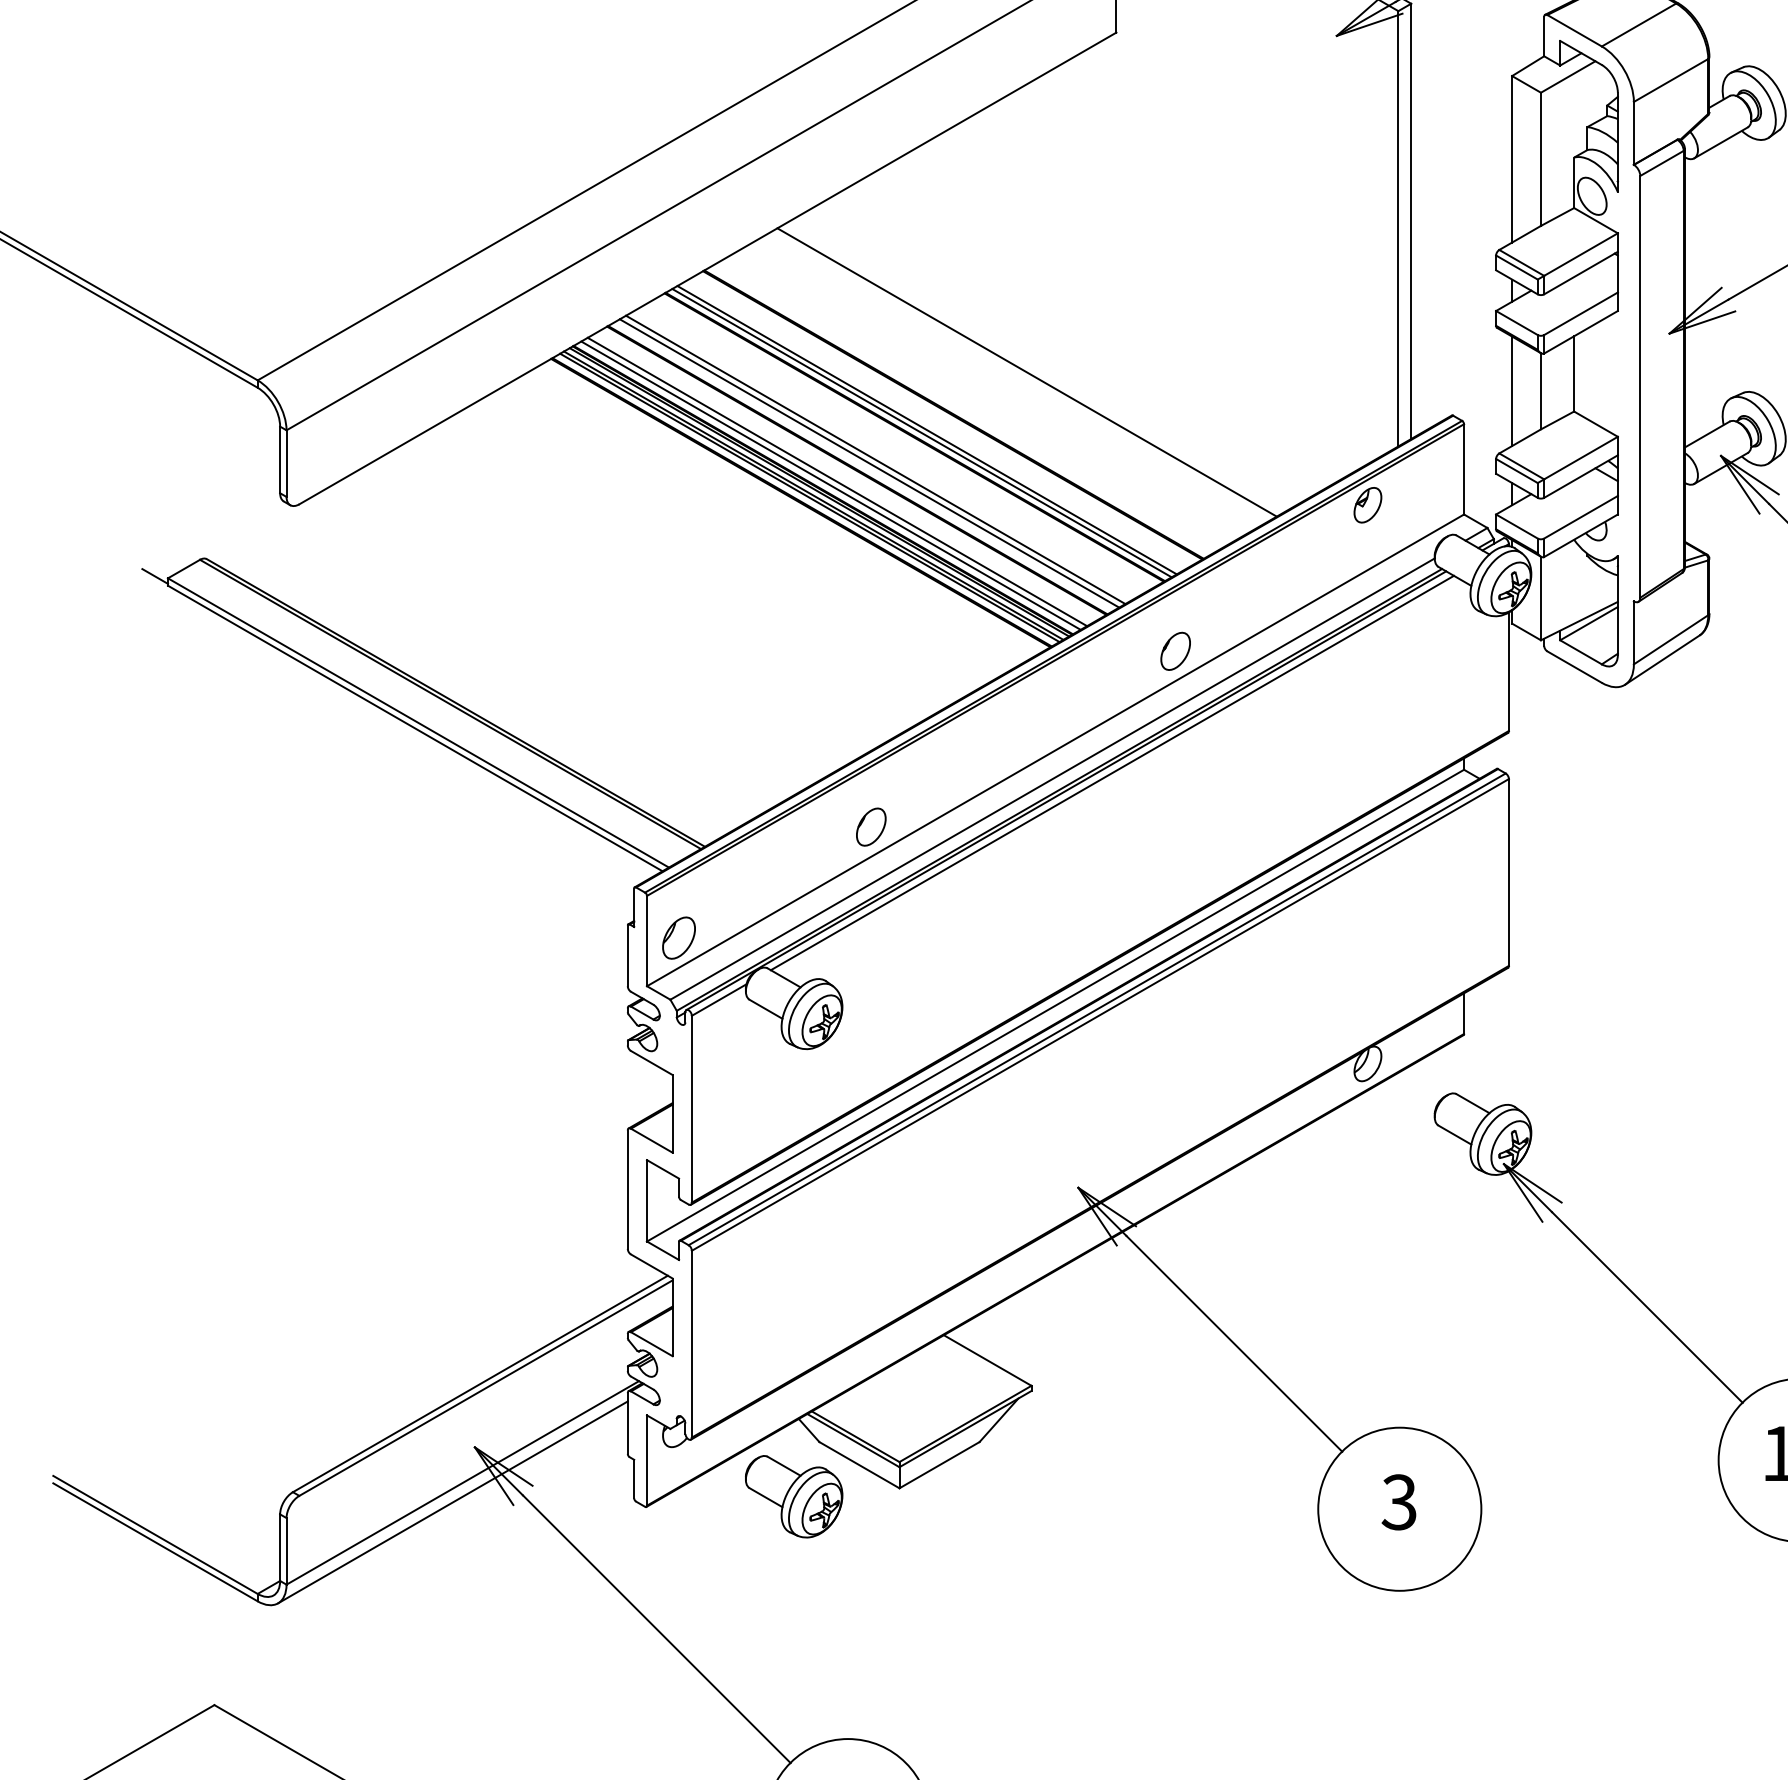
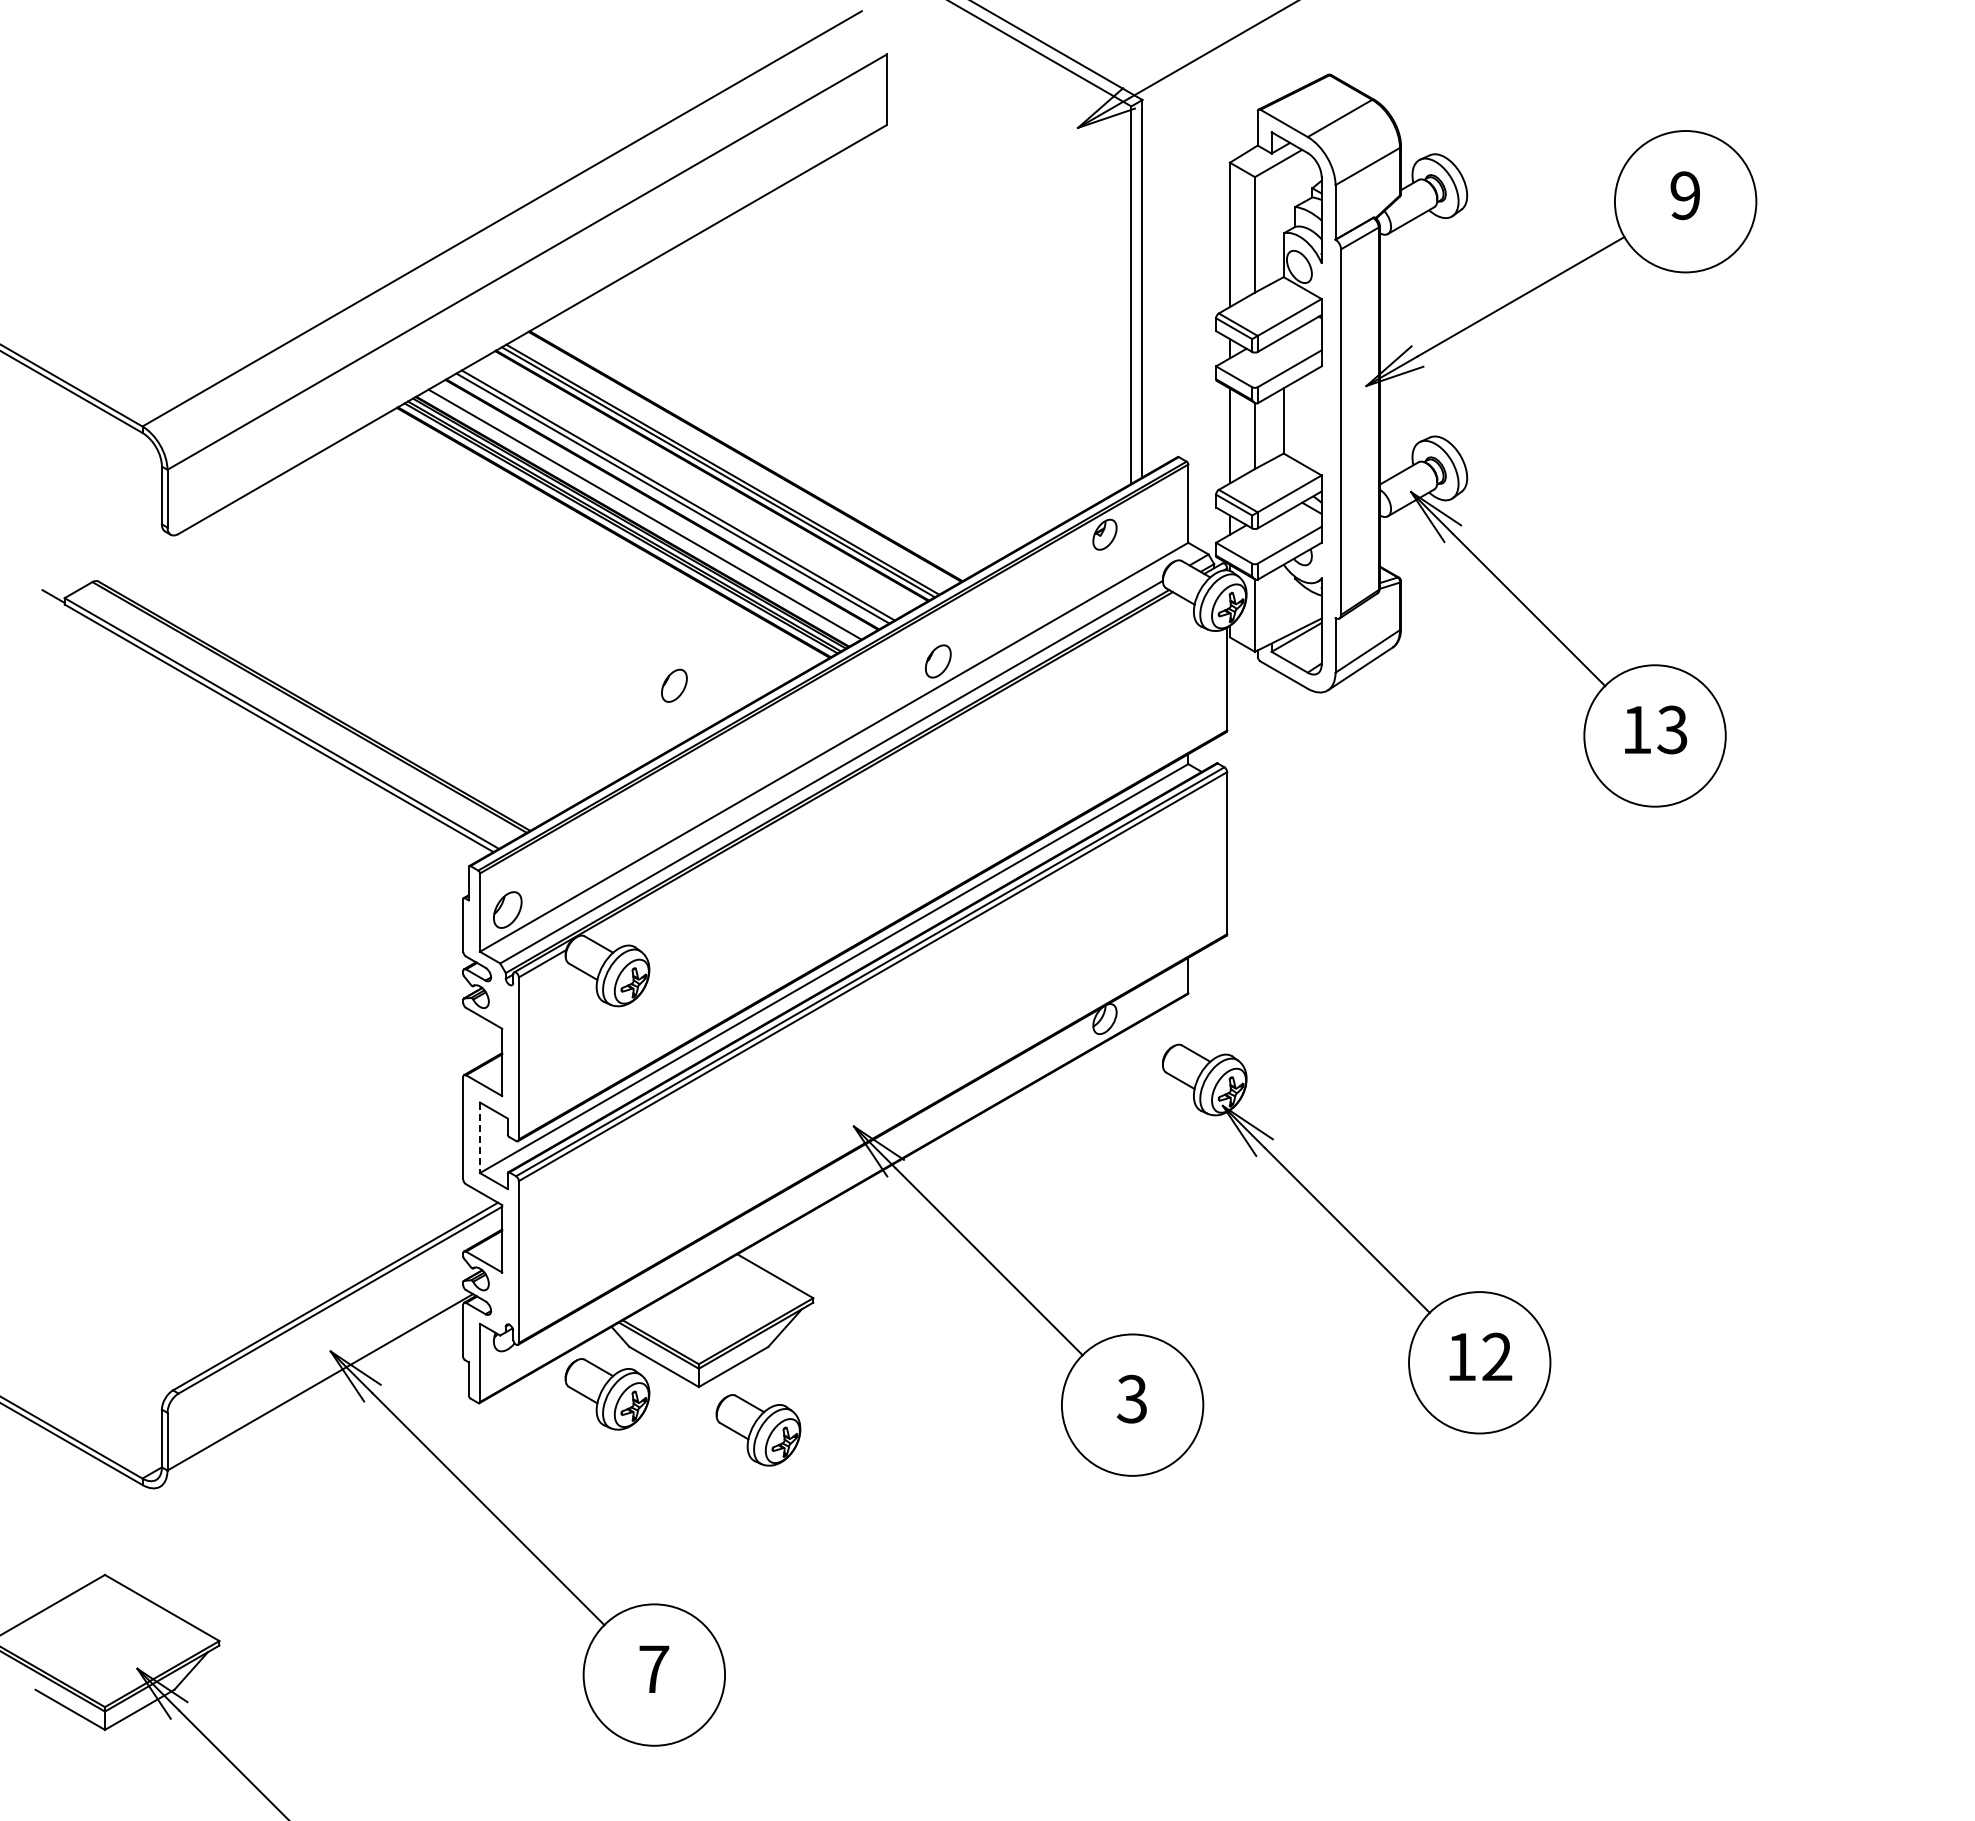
line: (1027, 372) -> (809, 419), removed
line: (831, 485) -> (639, 517), removed
line: (1112, 772) -> (883, 766), removed
part: (871, 826) -> (674, 685), moved
line: (646, 1201) -> (479, 1138), solid -> dashed
line: (452, 1501) -> (311, 1398), removed
part: (968, 1538) -> (758, 1430), added

